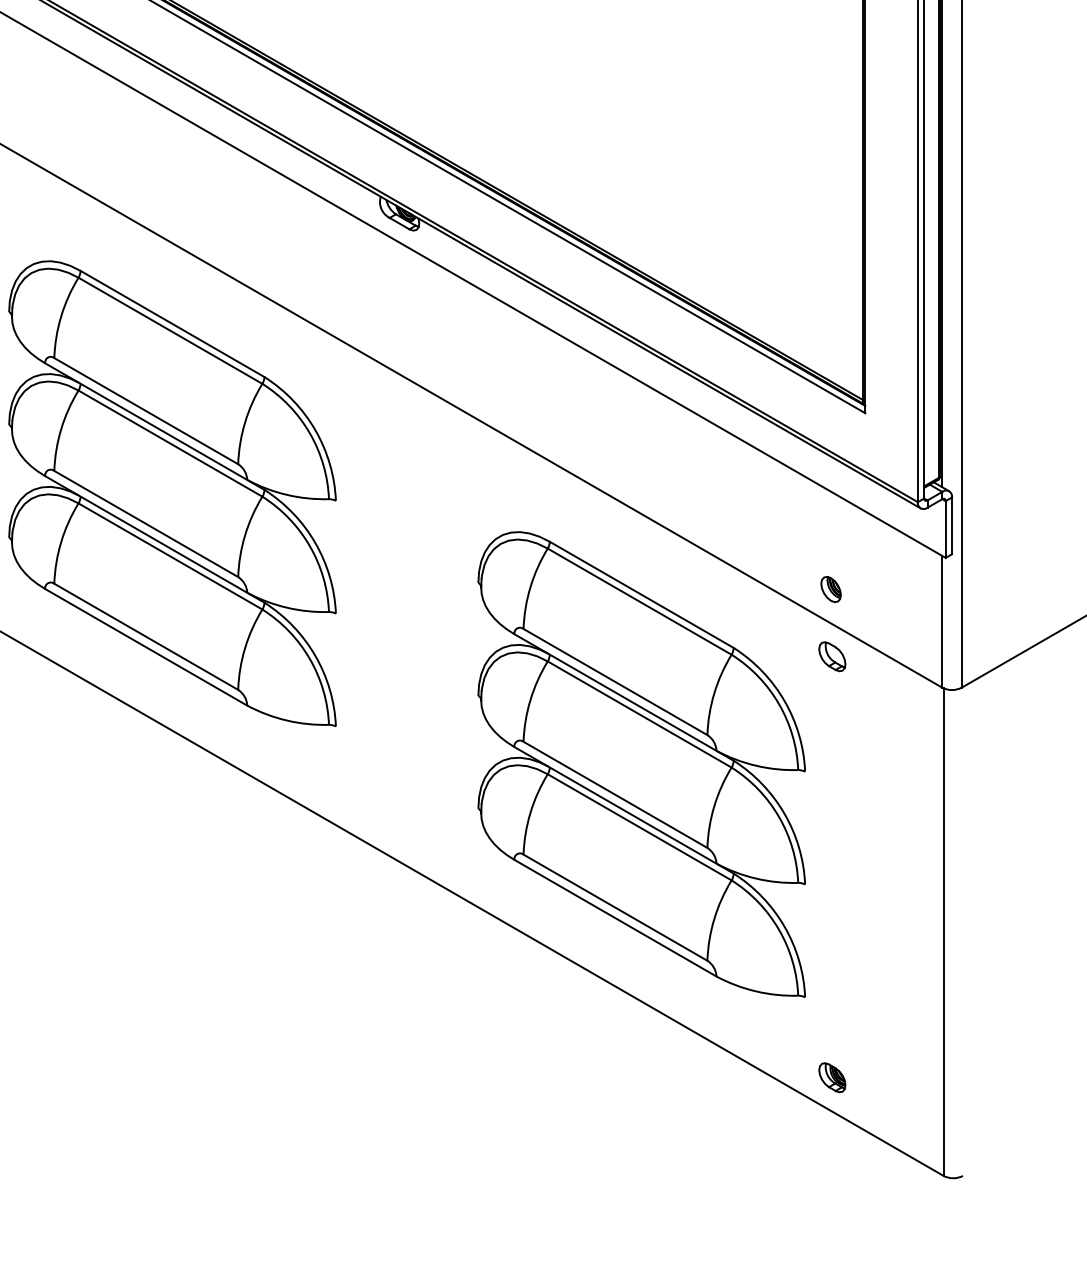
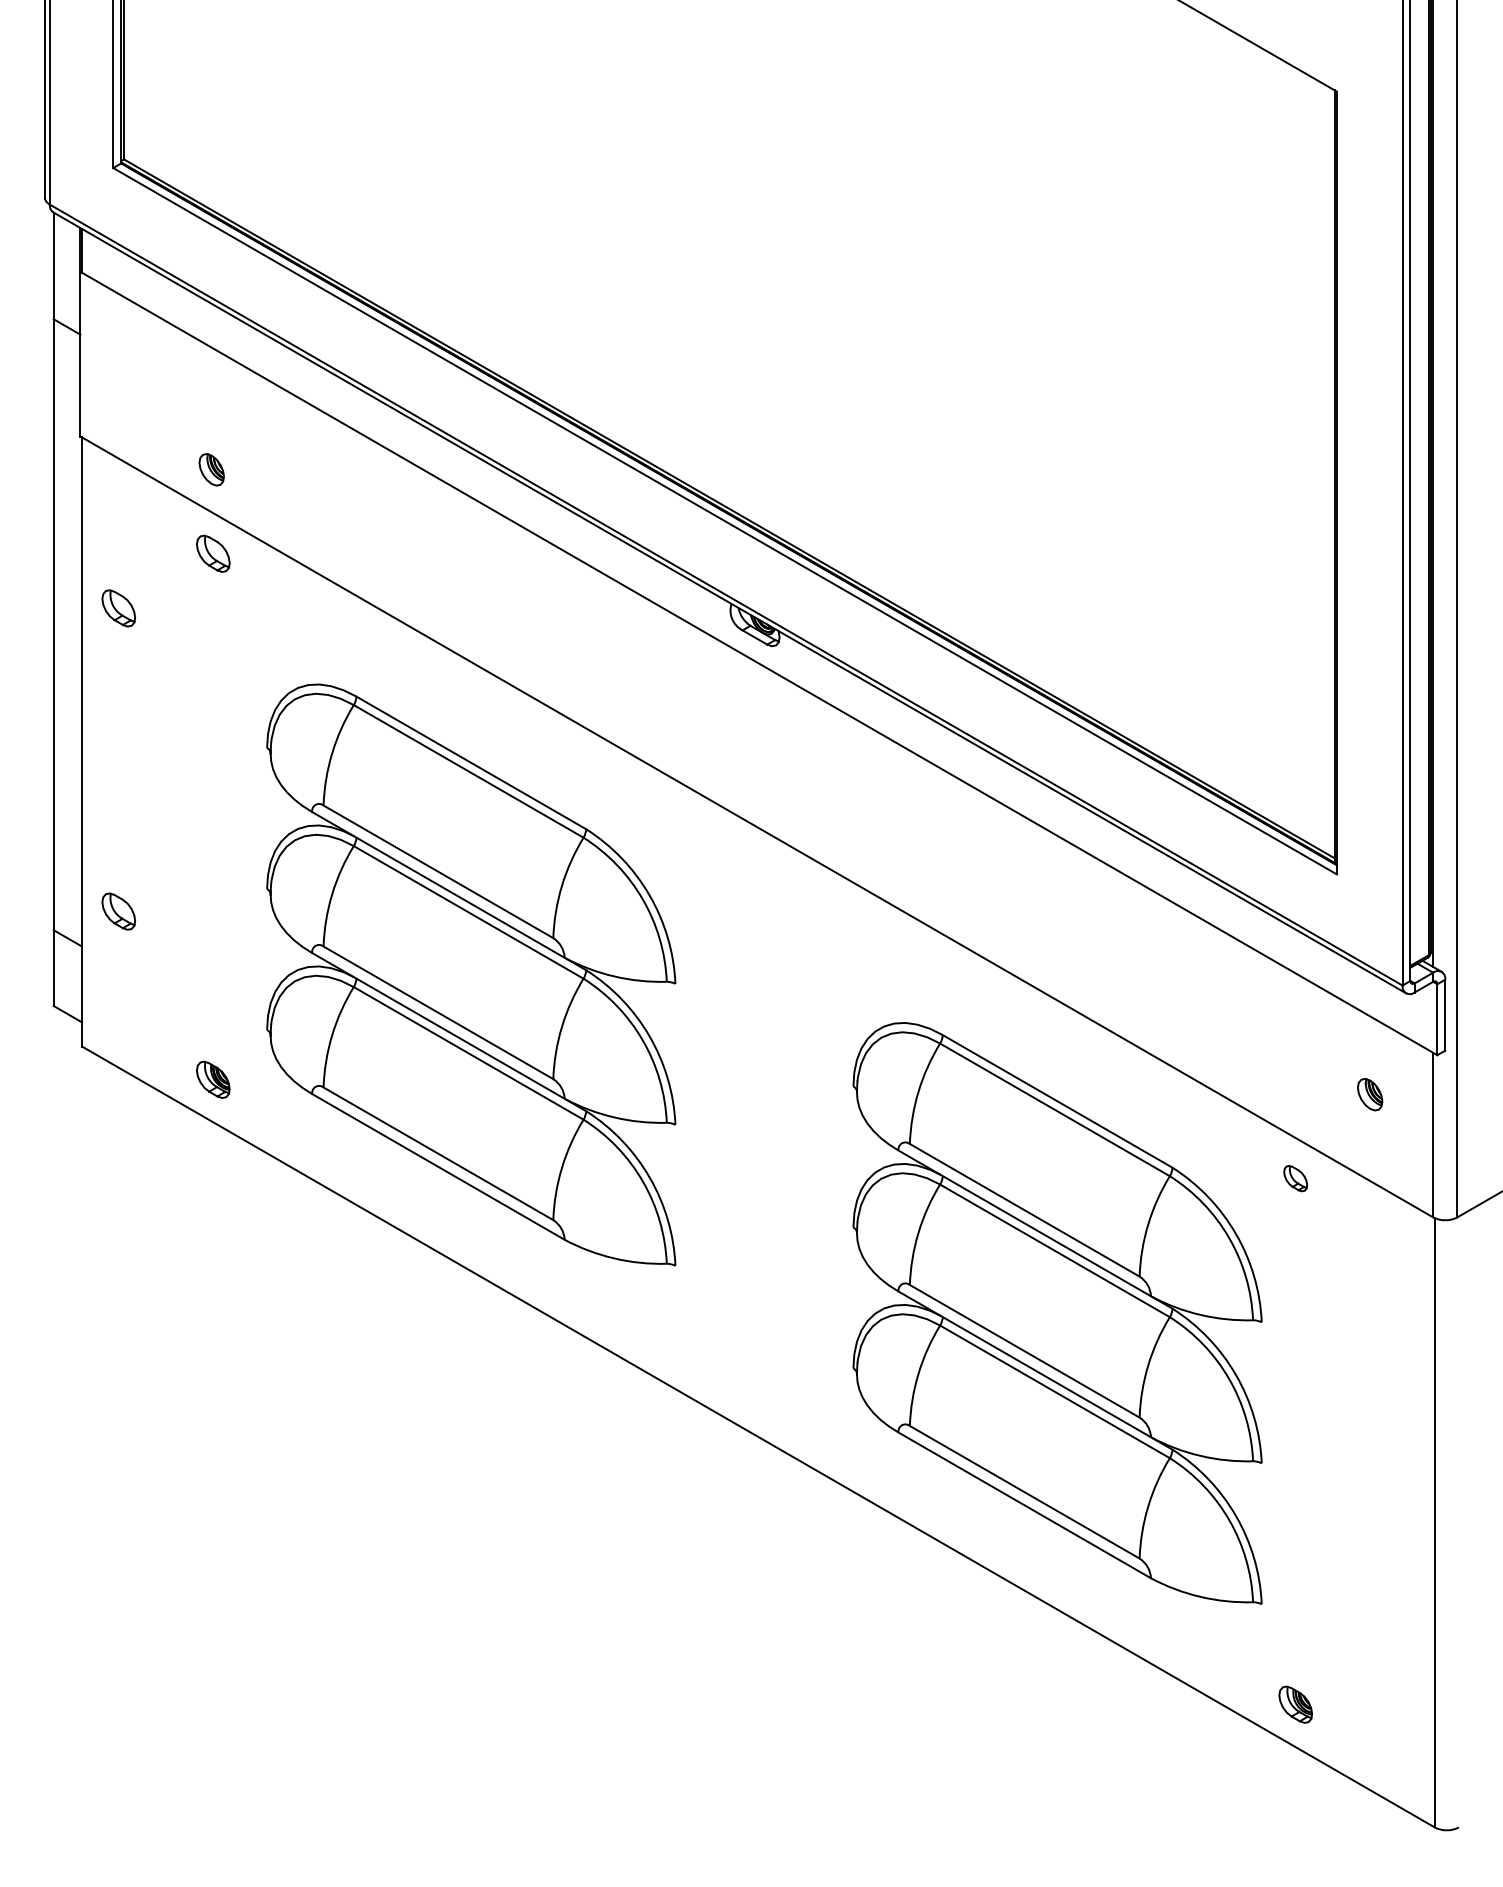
part: (831, 589) -> (1370, 1094), moved
part: (832, 656) -> (1295, 1178), size x0.7

